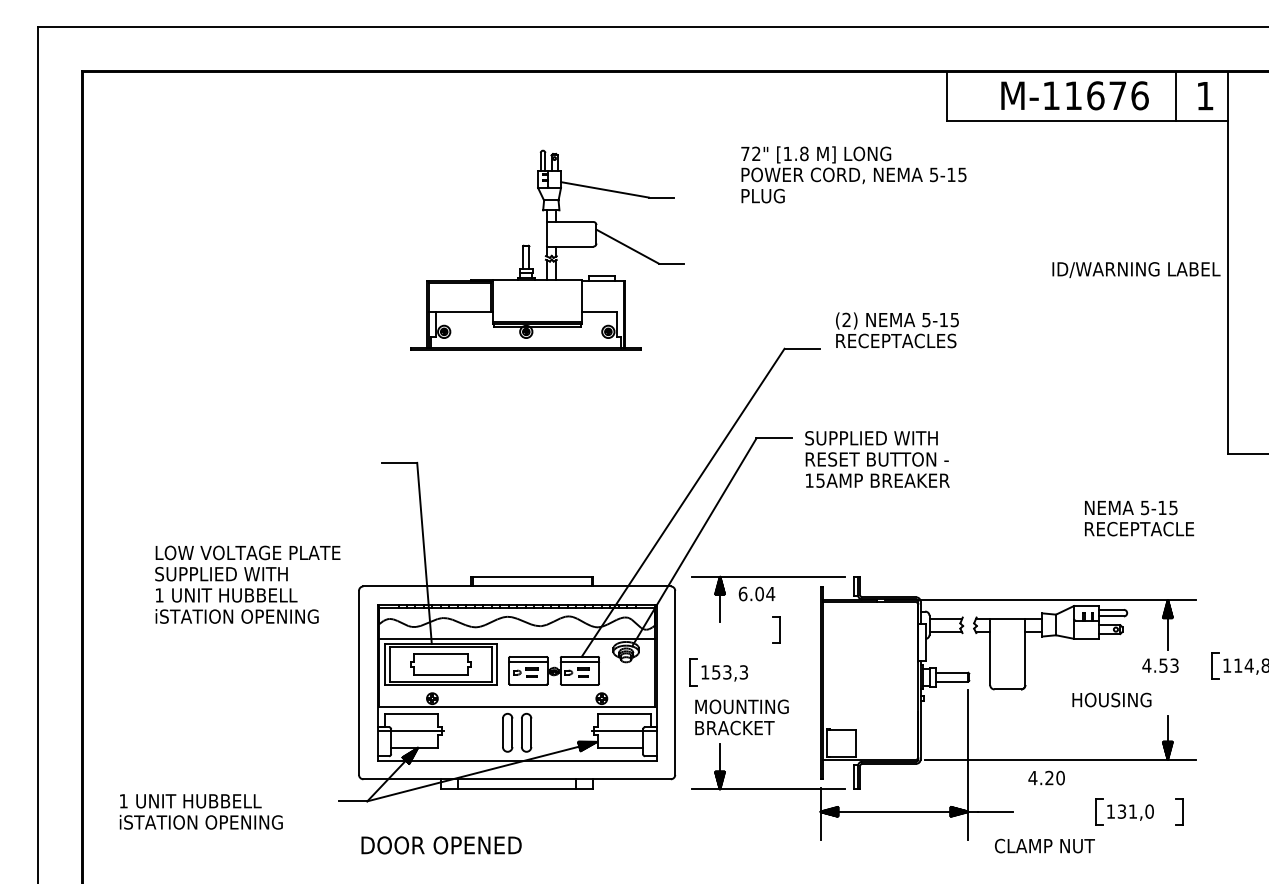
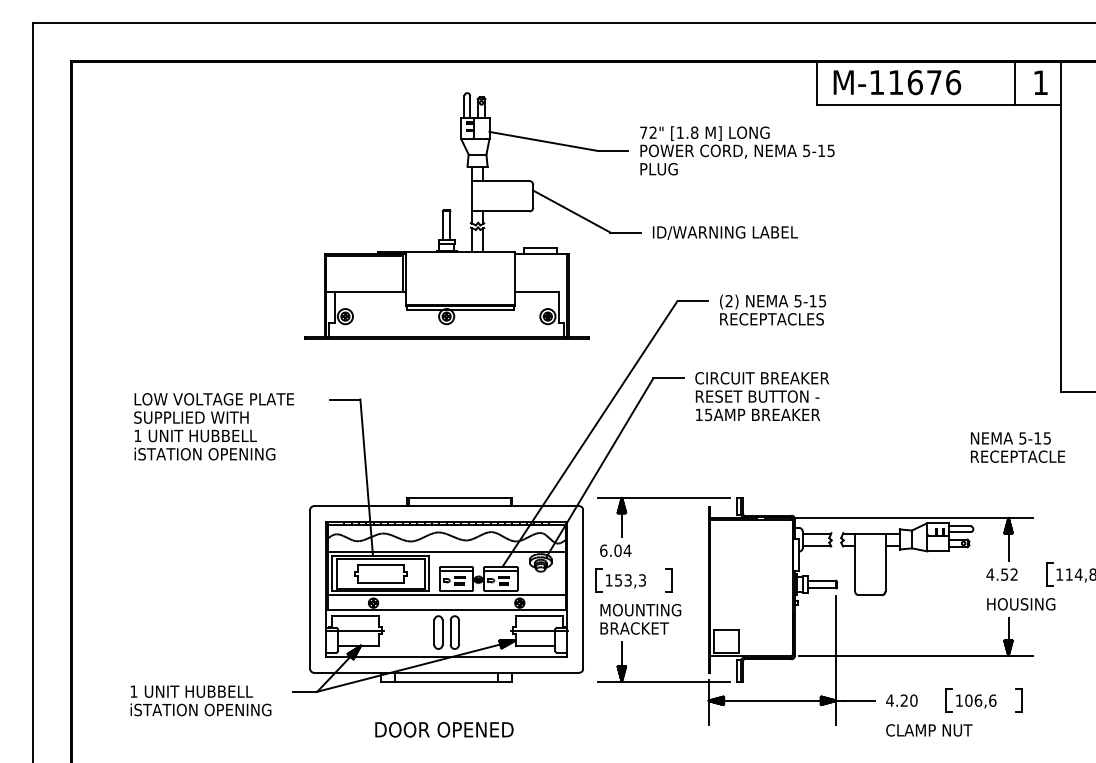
text: (1075, 95) -> (897, 82), moved
part: (547, 249) -> (472, 215), size x1.43
text: (1136, 269) -> (725, 232), moved
text: (897, 329) -> (773, 309), moved
text: (882, 438) -> (762, 378), SUPPLIED WITH -> CIRCUIT BREAKER
text: (1140, 518) -> (1018, 447), moved
text: (248, 584) -> (214, 426), moved
text: (756, 593) -> (615, 550), moved
part: (776, 629) -> (668, 580), moved
text: (1173, 665) -> (1013, 574), 4.53 -> 4.52
line: (516, 688) -> (446, 594), added
text: (1112, 700) -> (1021, 604), moved
text: (1046, 777) -> (901, 700), moved
text: (200, 811) -> (200, 700), moved
text: (1135, 811) -> (980, 700), 131,0 -> 106,6
text: (441, 845) -> (444, 729), moved
text: (1045, 846) -> (929, 730), moved

